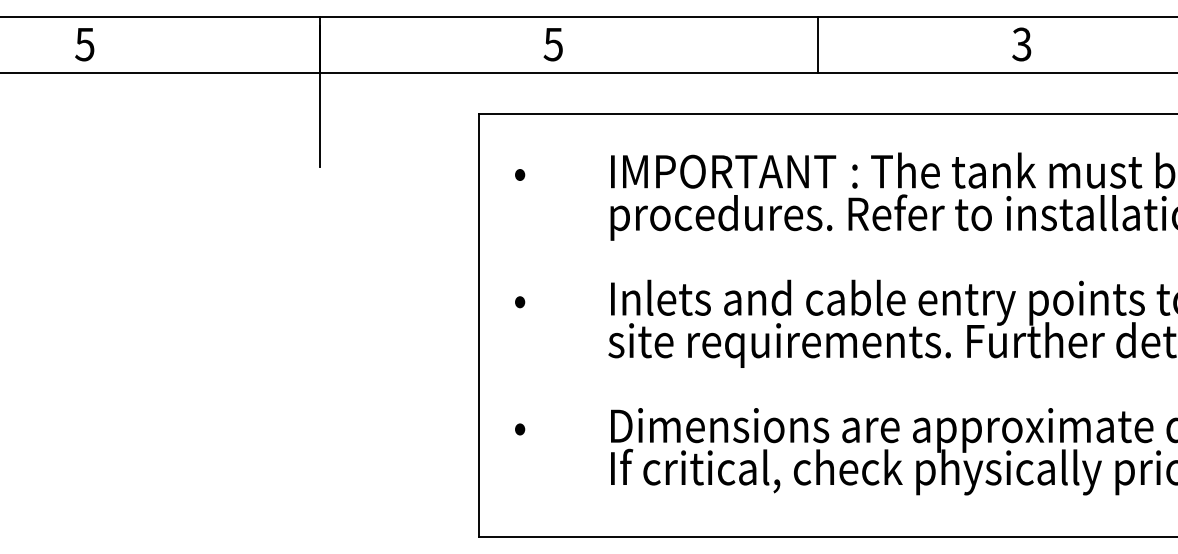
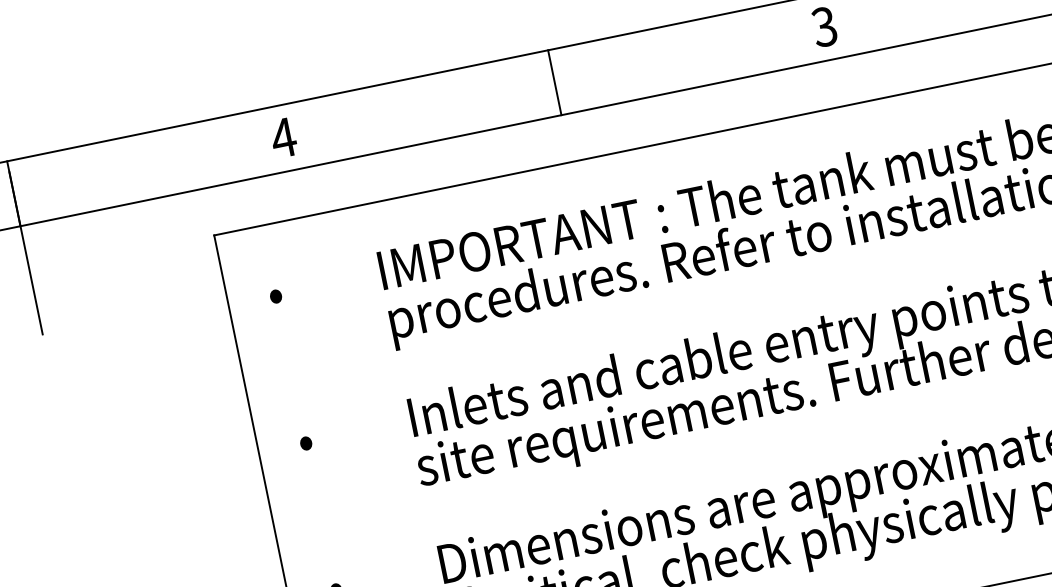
text: (553, 44) -> (283, 137), 5 -> 4
line: (818, 44) -> (555, 82), moved

